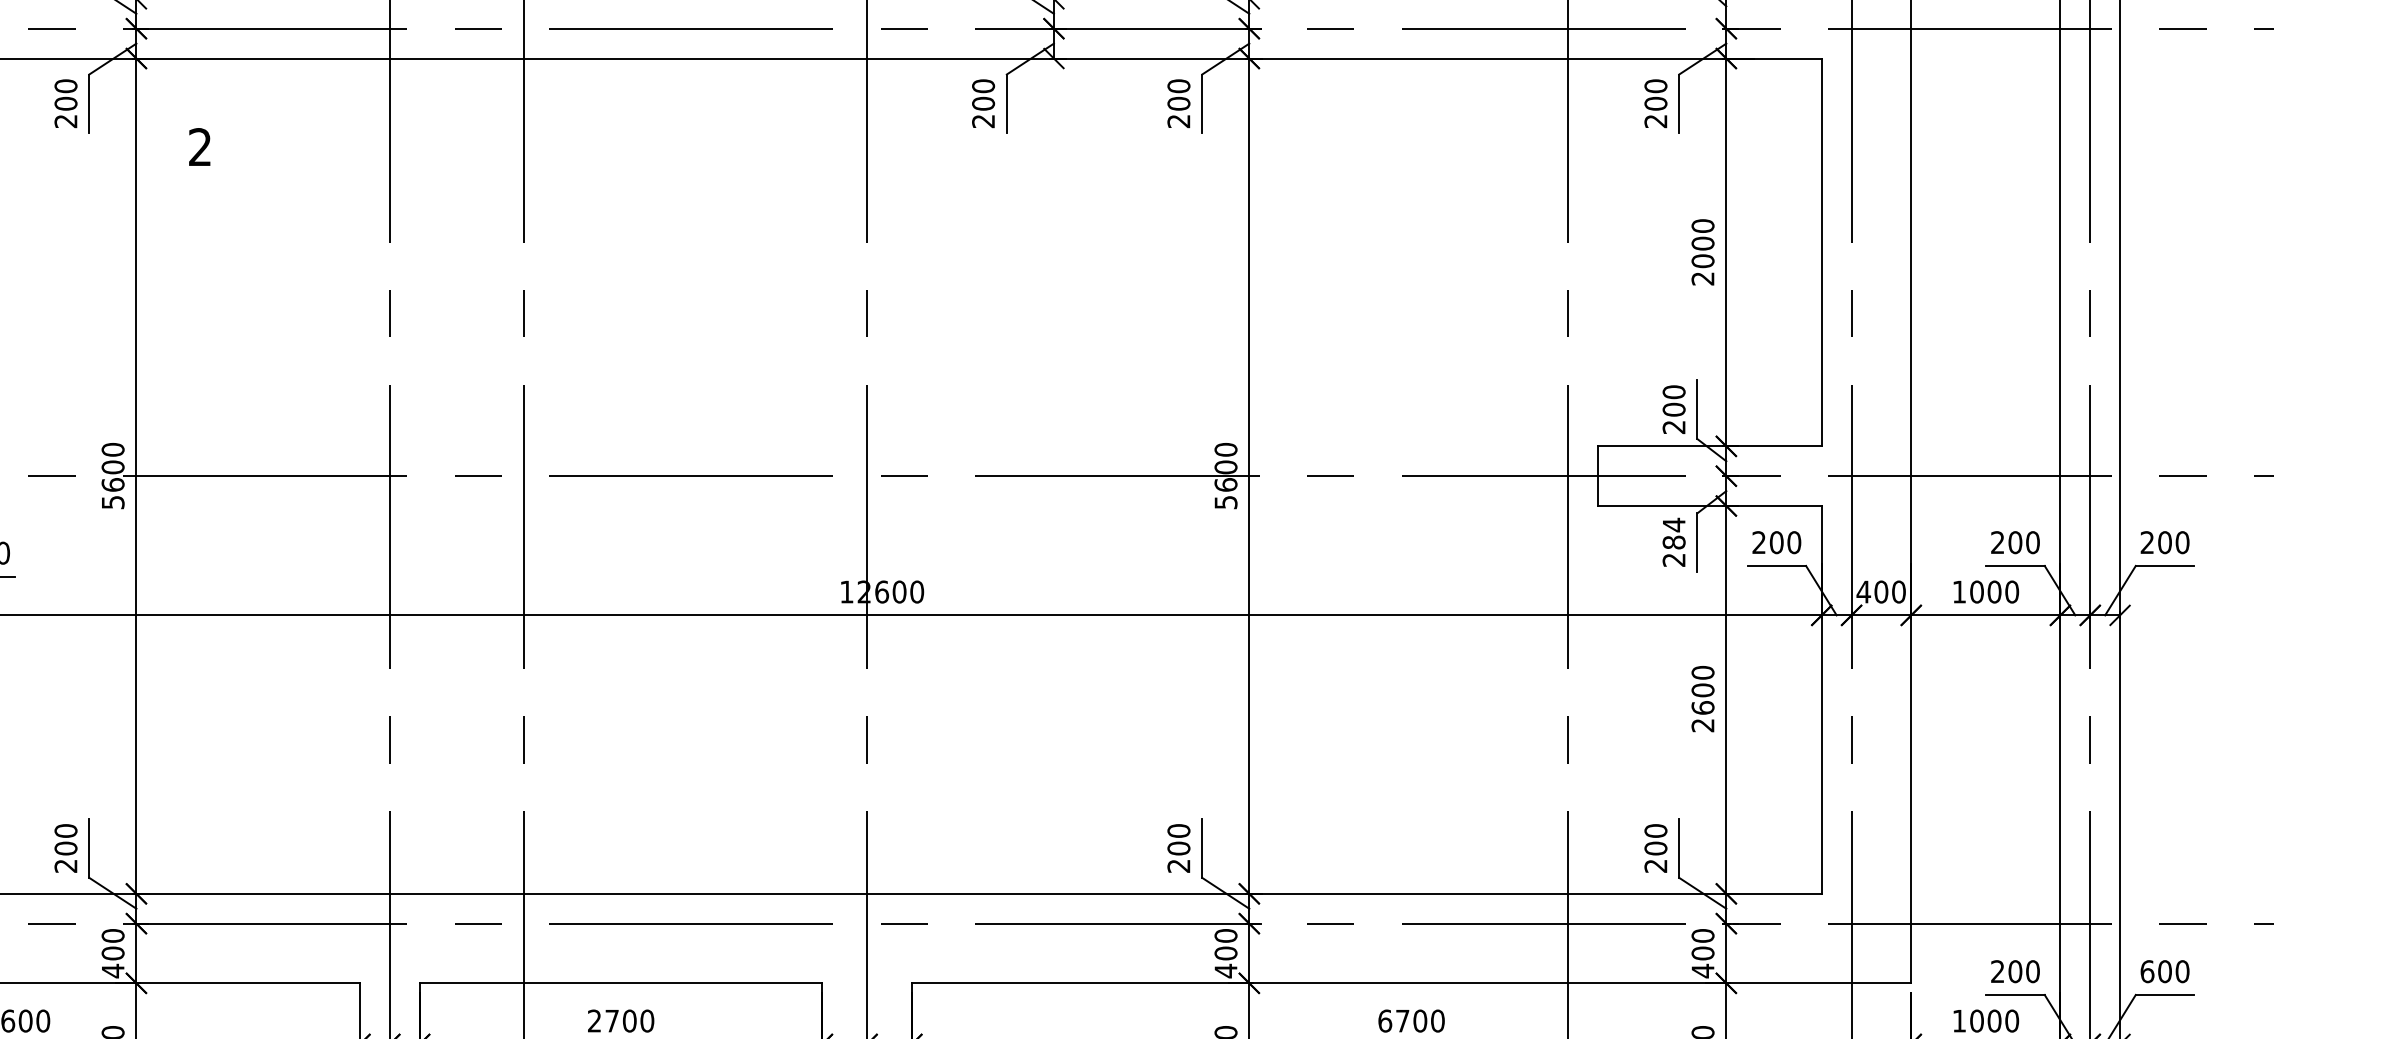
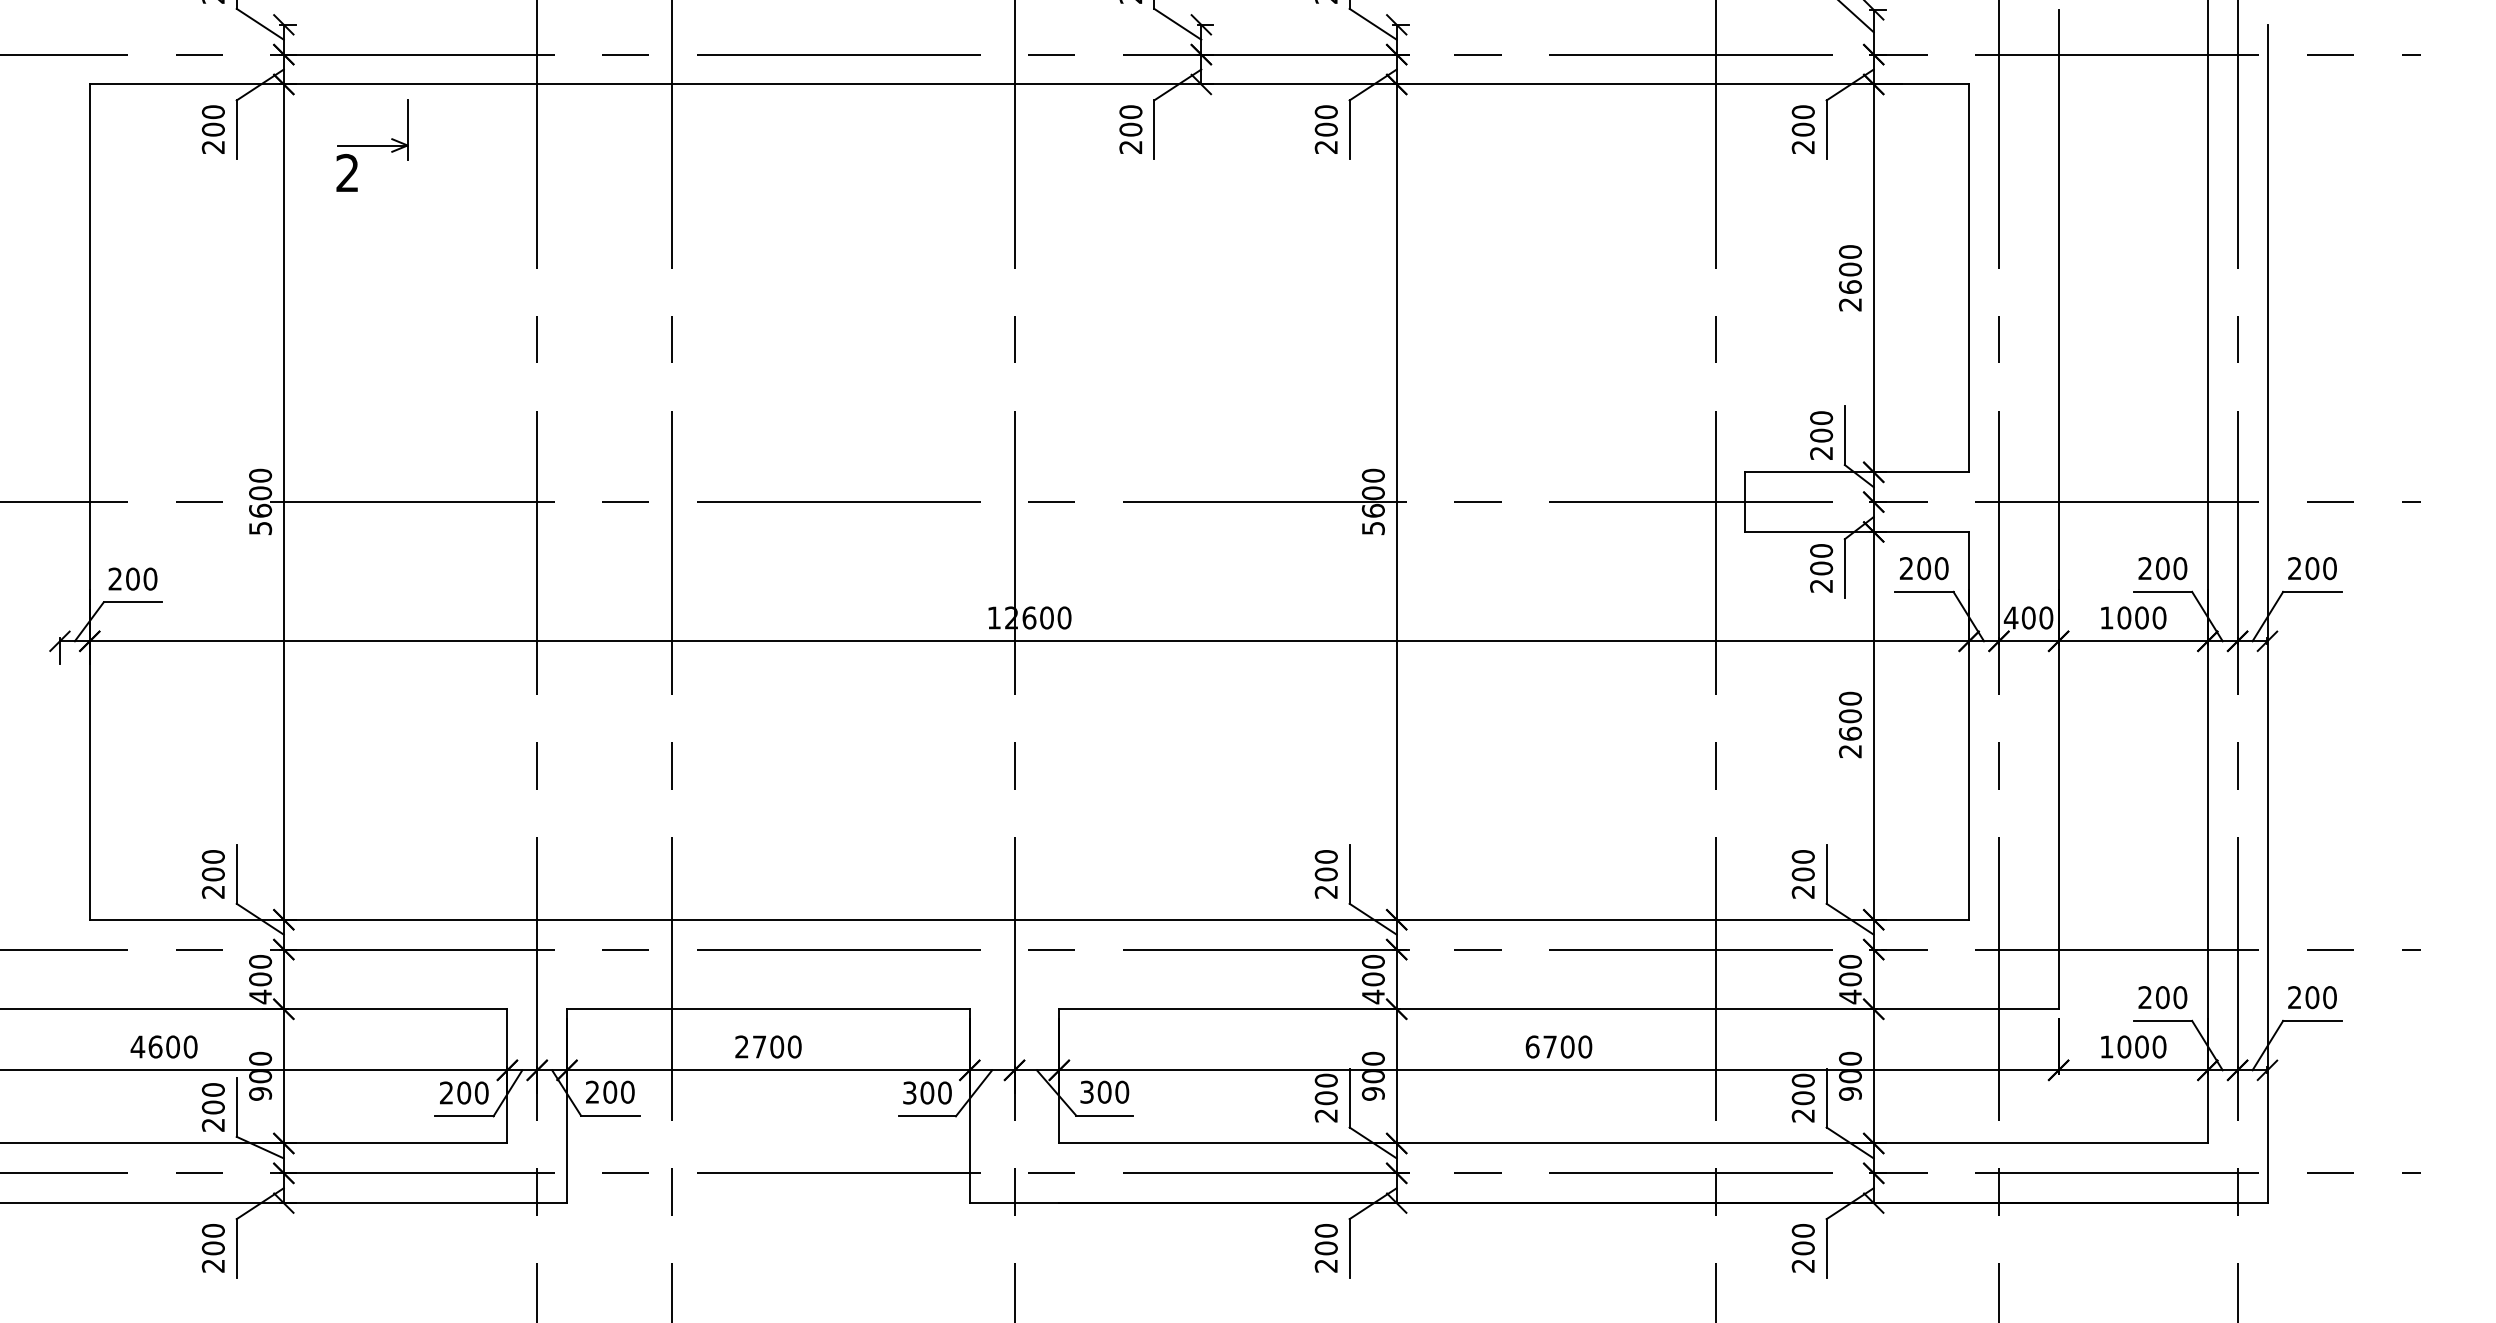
part: (225, 119) -> (372, 145), added
text: (1702, 261) -> (1849, 287), 2000 -> 2600
text: (1674, 533) -> (1821, 559), 284 -> 200
text: (2147, 971) -> (2294, 997), 600 -> 200

